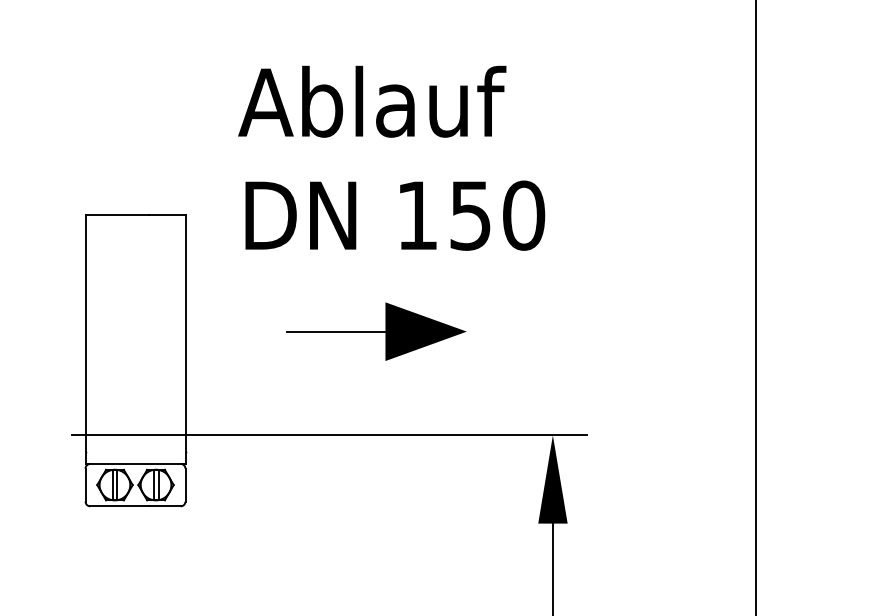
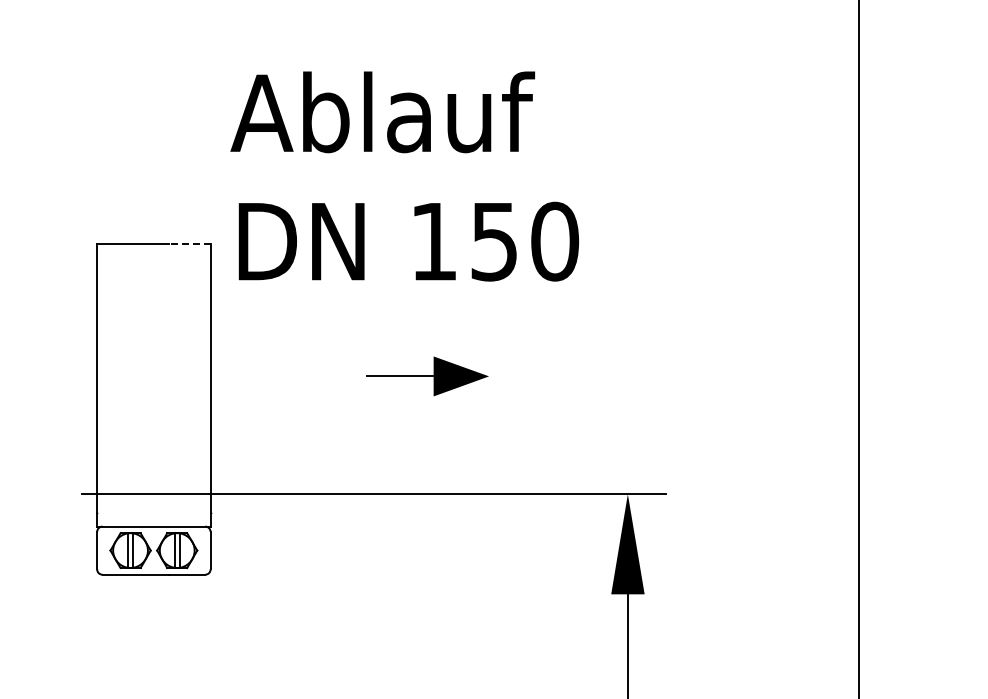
text: (391, 158) -> (404, 176), moved
line: (167, 214) -> (190, 243), solid -> dashed
part: (376, 331) -> (427, 376), size x0.6

